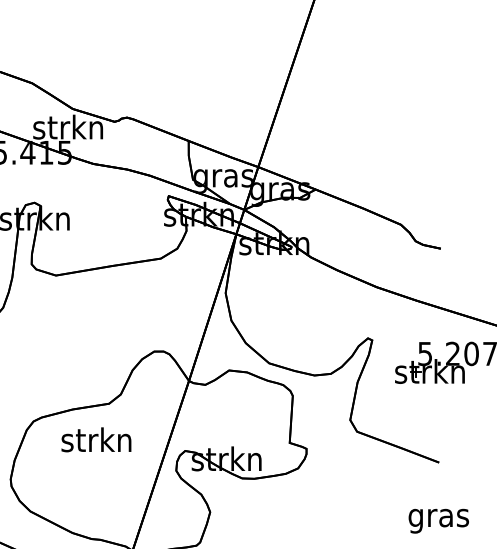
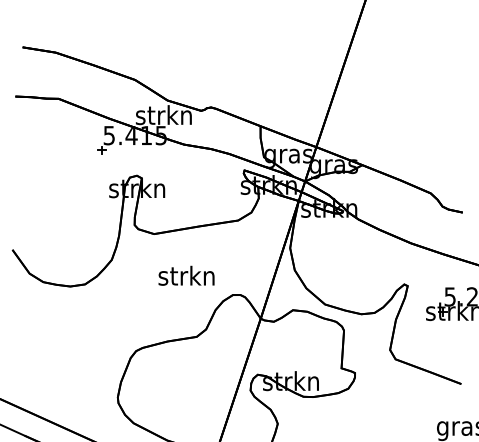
text: (96, 439) -> (186, 275), moved

